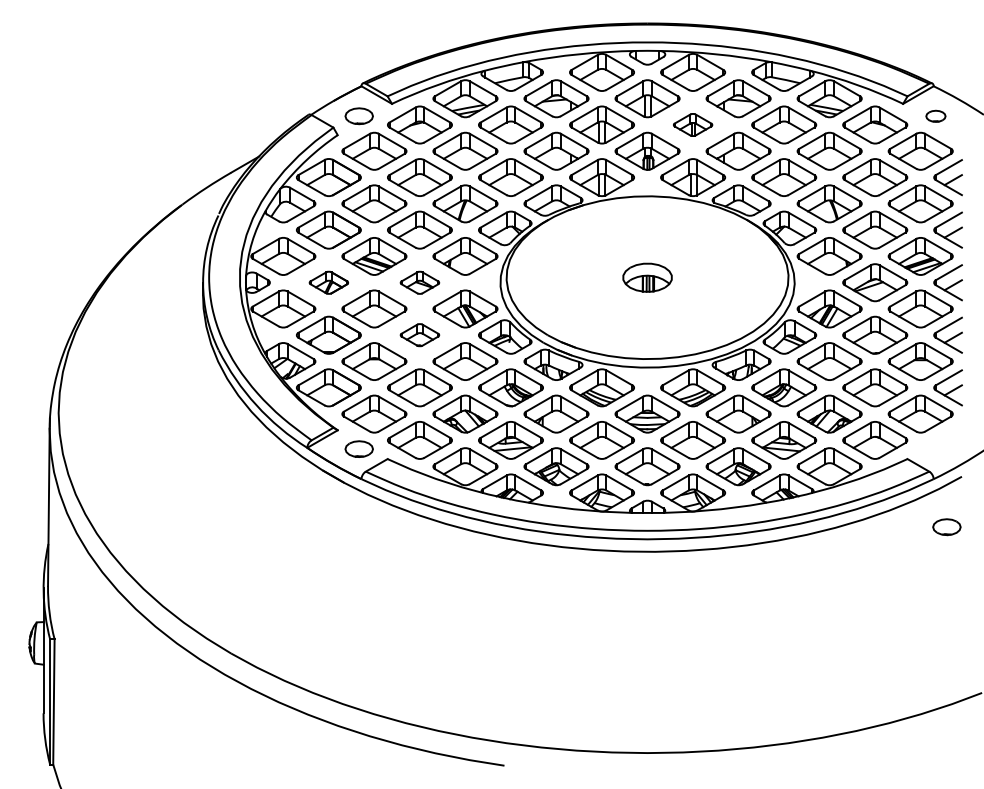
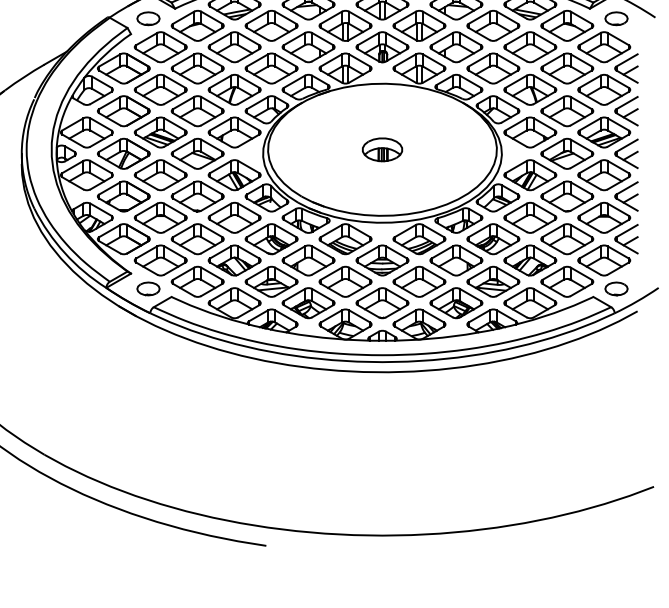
part: (935, 116) -> (616, 18), size x1.43
part: (692, 124) -> (418, 25), size x1.67
part: (328, 282) -> (123, 153), size x1.67
part: (419, 282) -> (197, 153), size x1.67
part: (419, 334) -> (197, 195), size x1.67
part: (946, 527) -> (616, 289), moved

